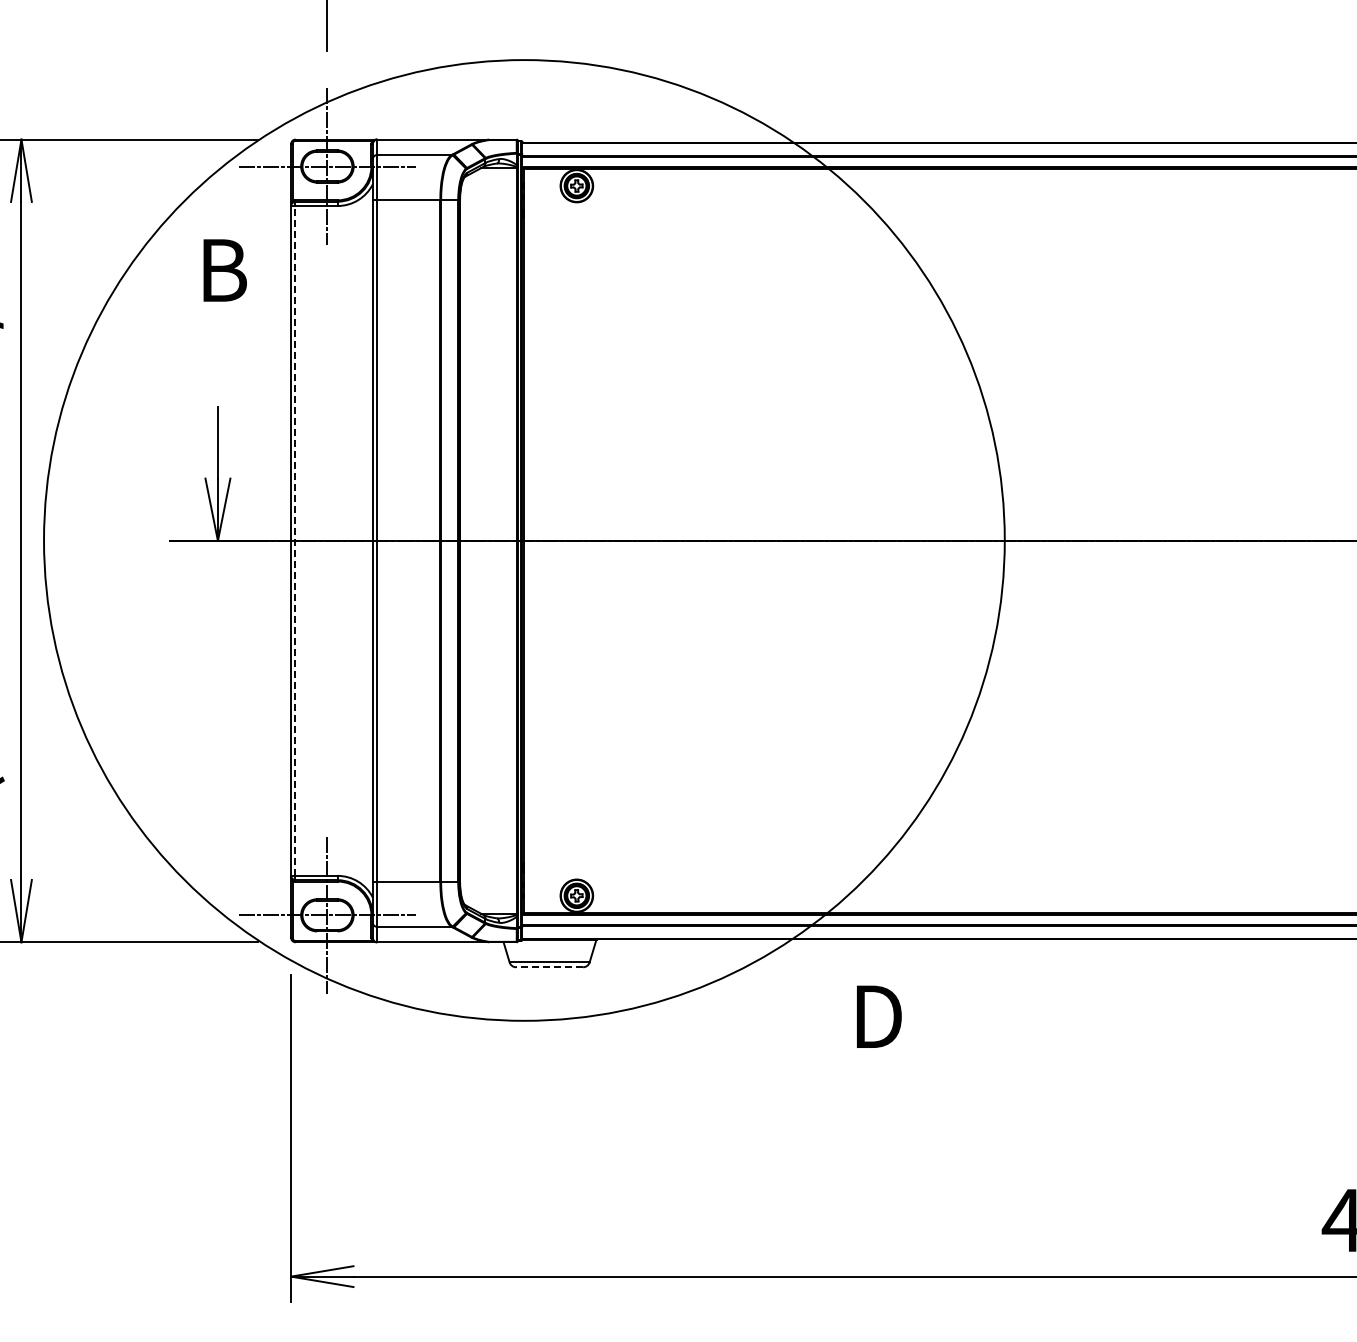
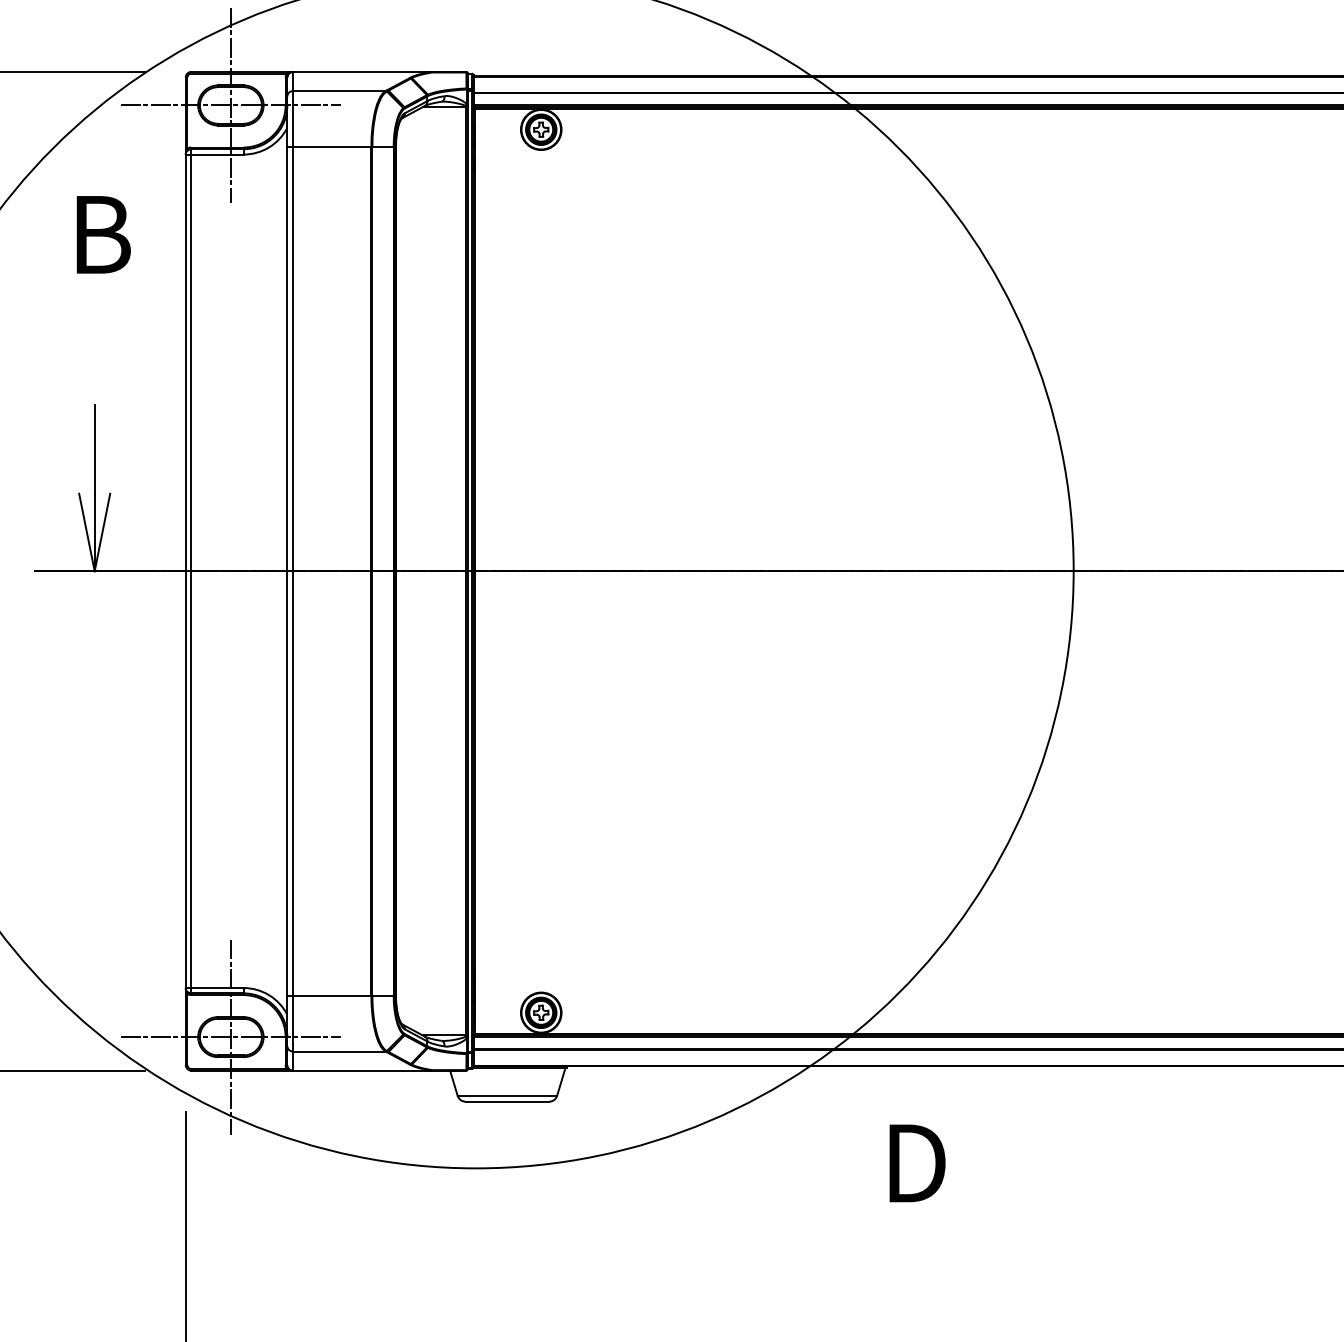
line: (295, 540) -> (191, 570), dashed -> solid
line: (549, 967) -> (507, 1102), dashed -> solid

